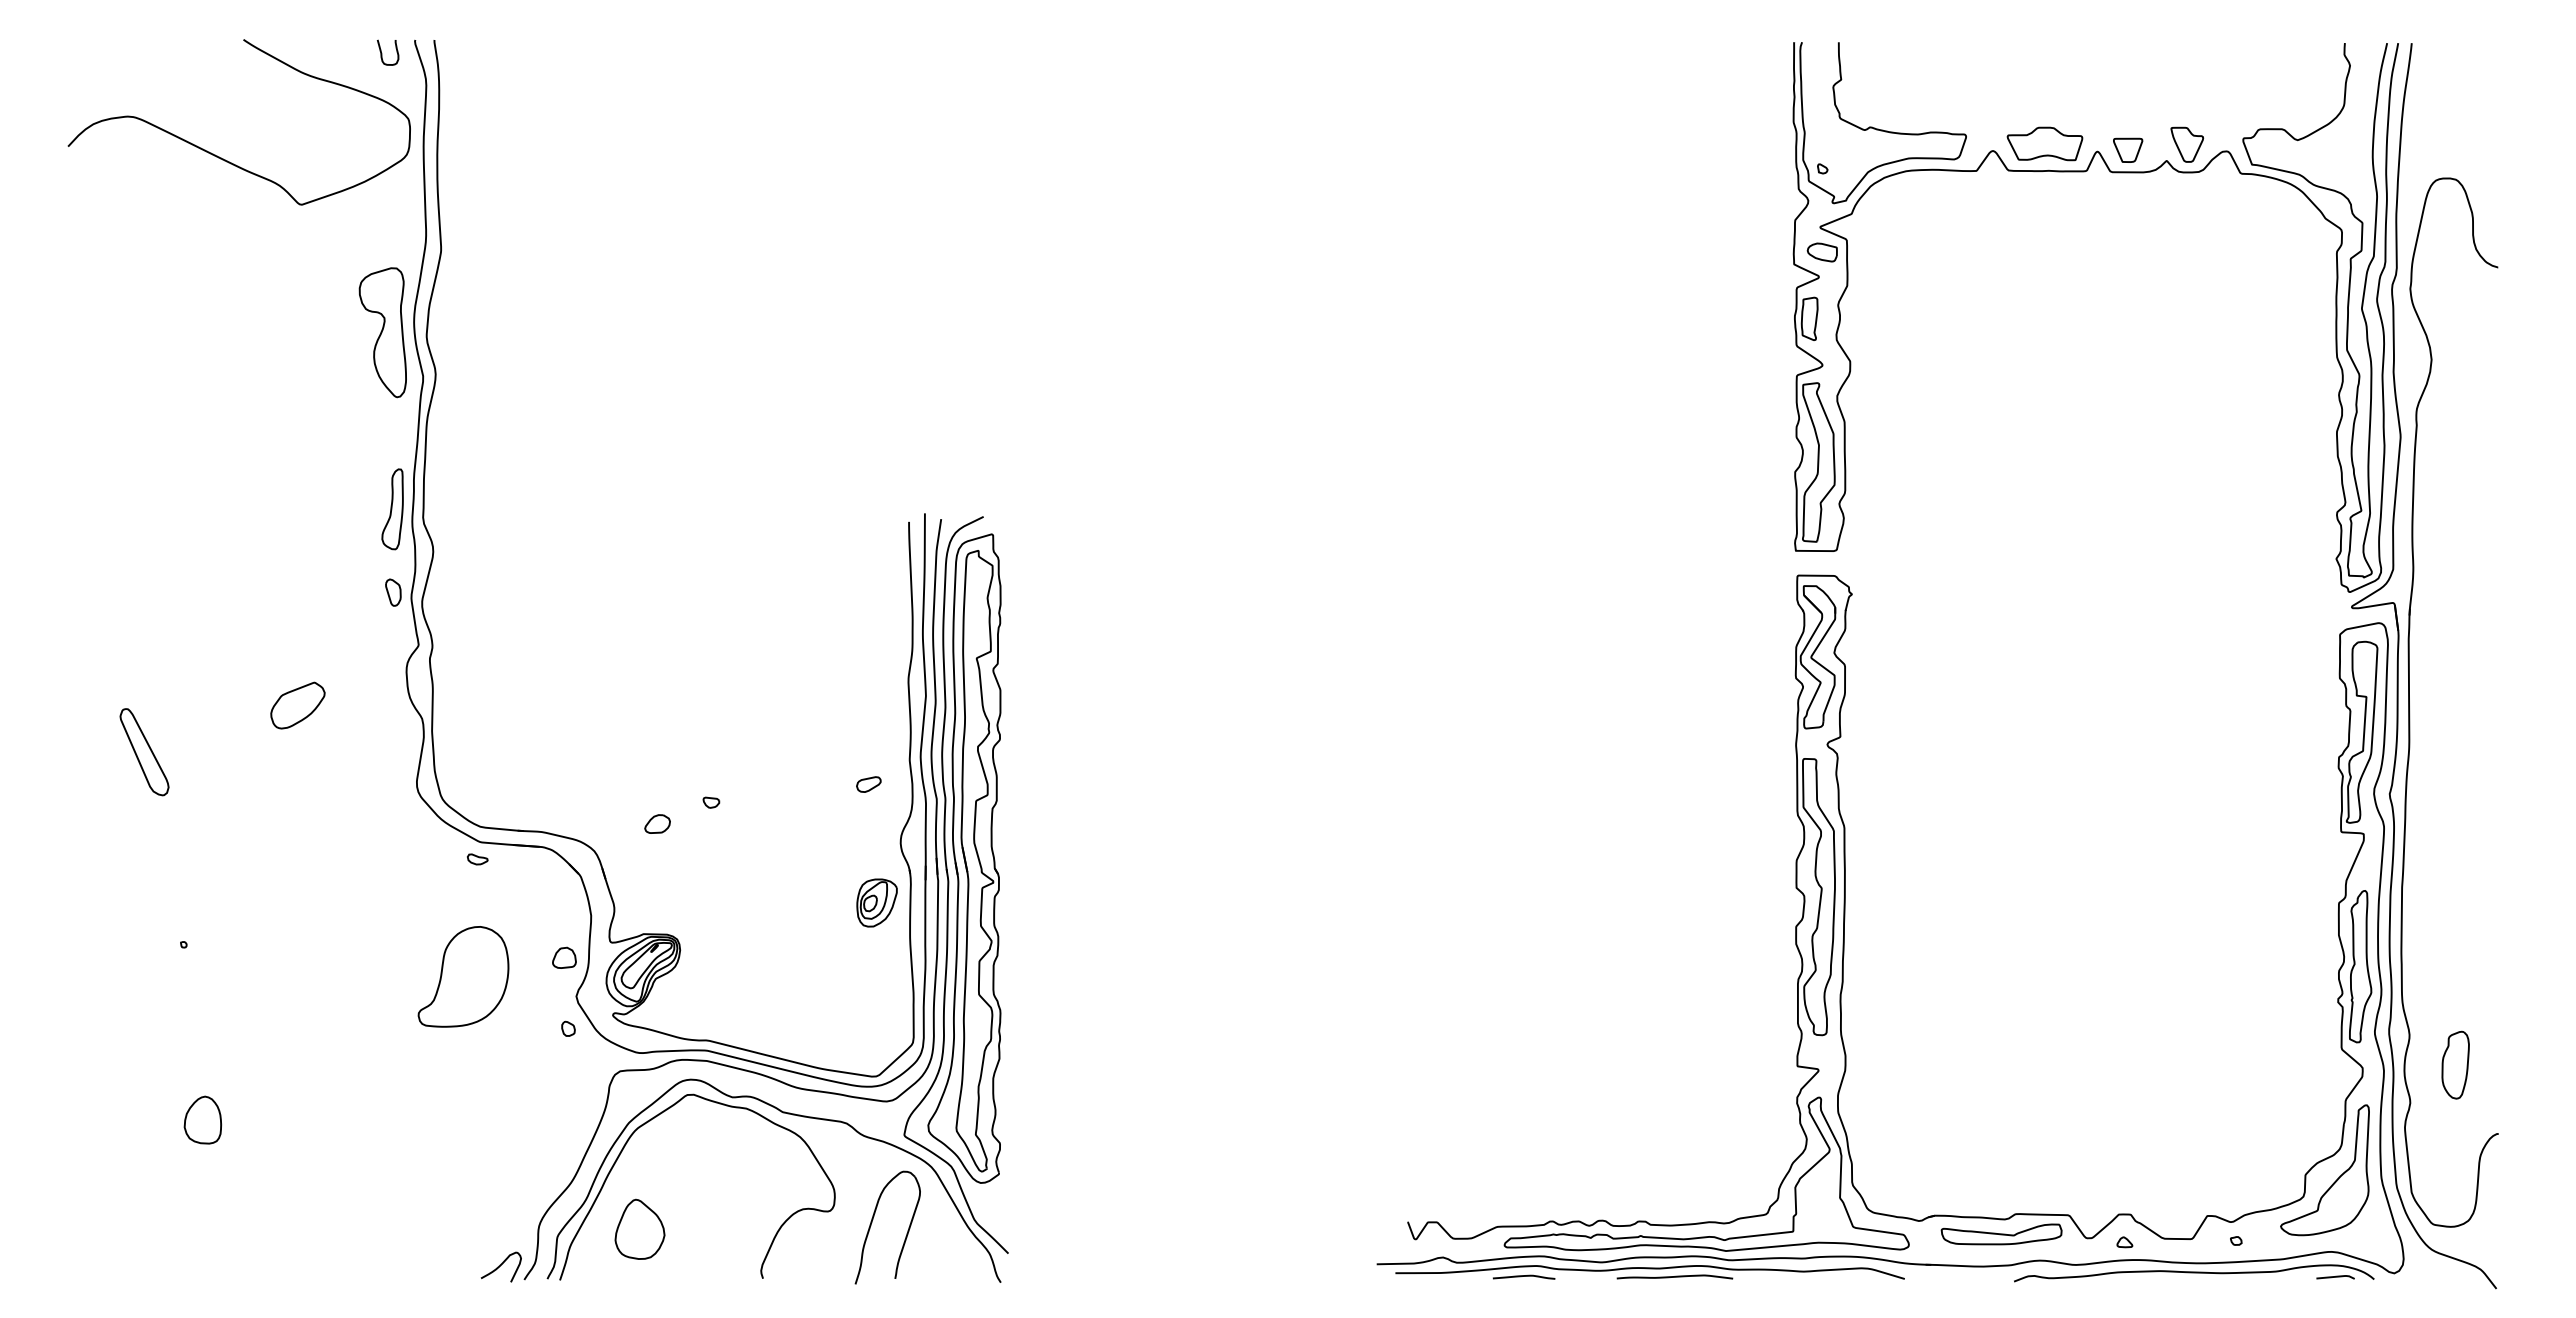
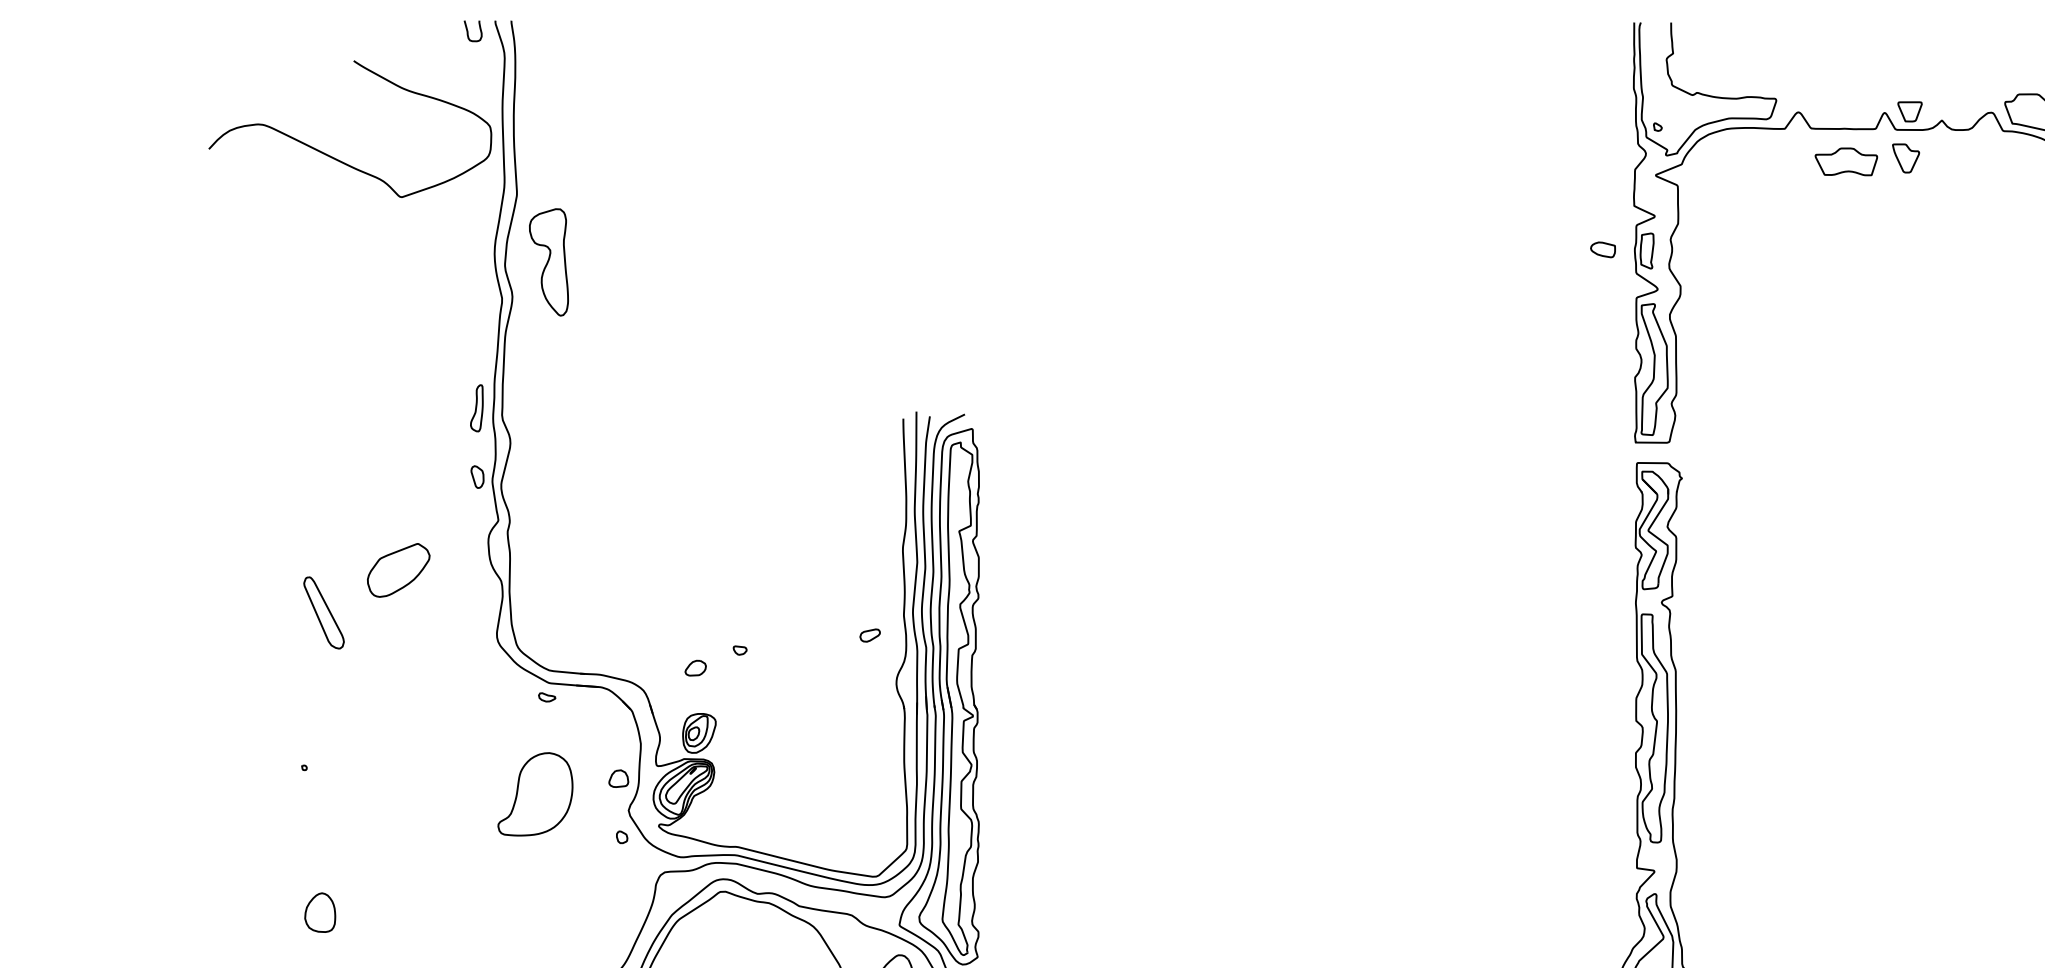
part: (2044, 143) -> (1845, 161), moved
part: (2187, 144) -> (1906, 158), moved
curve: (221, 157) -> (335, 158), moved
part: (1821, 252) -> (1602, 249), moved
part: (382, 332) -> (548, 262), moved
part: (392, 509) -> (476, 408), size x0.7
part: (297, 705) -> (398, 570), size x1.4
part: (144, 752) -> (324, 613), moved
part: (876, 902) -> (698, 732), moved

